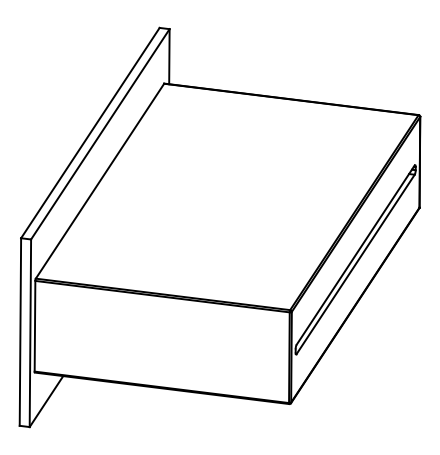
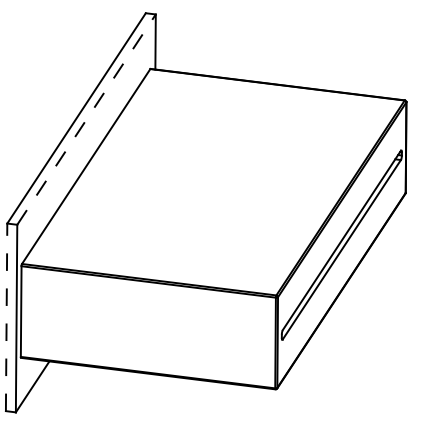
line: (100, 134) -> (86, 119), solid -> dashed
line: (20, 332) -> (6, 317), solid -> dashed

